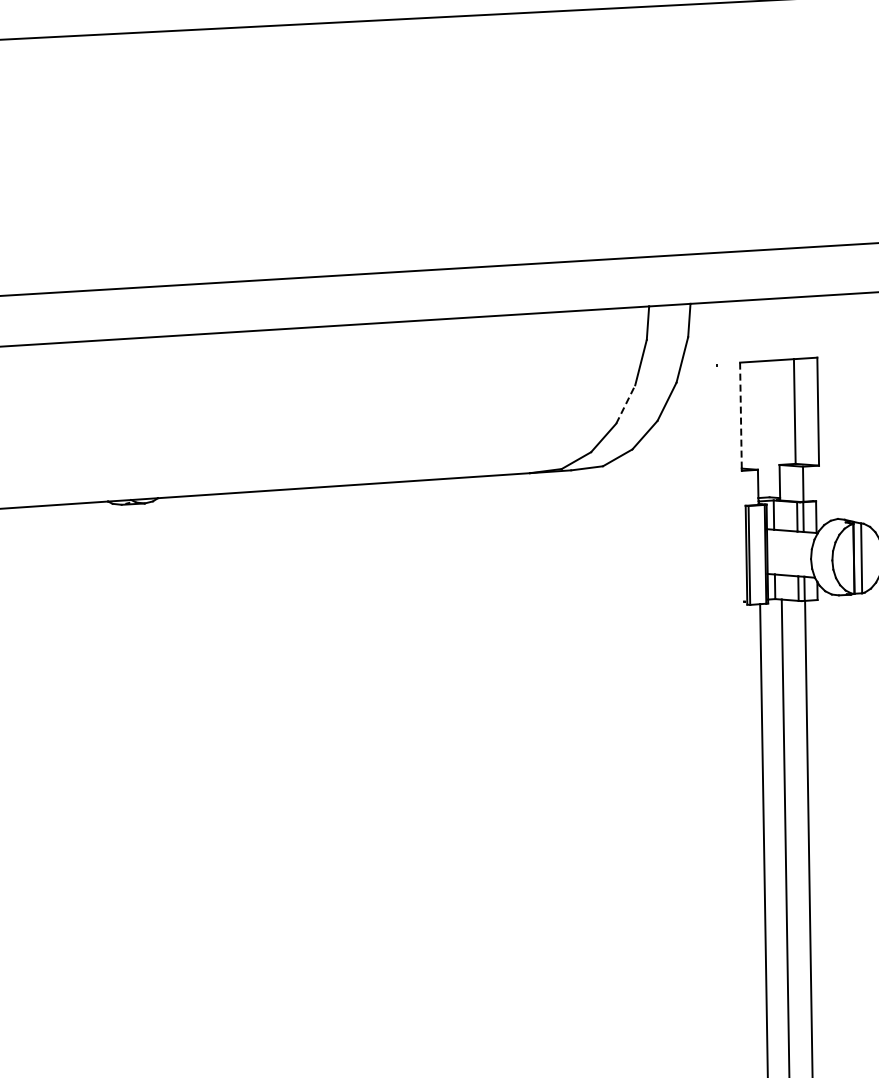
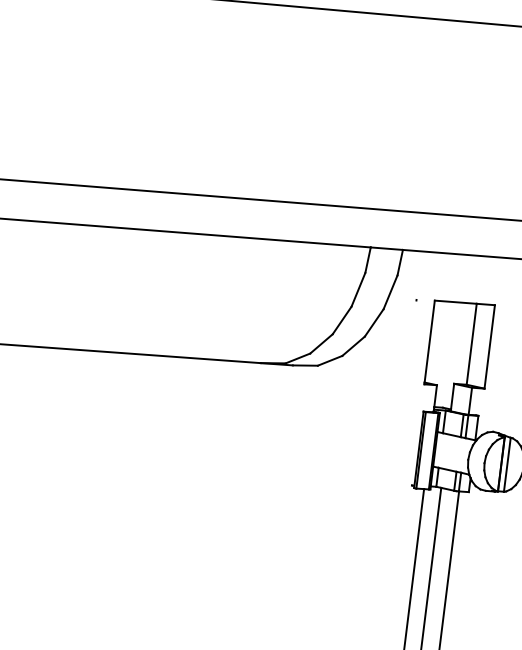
line: (625, 404) -> (341, 320), dashed -> solid
line: (740, 415) -> (429, 341), dashed -> solid

